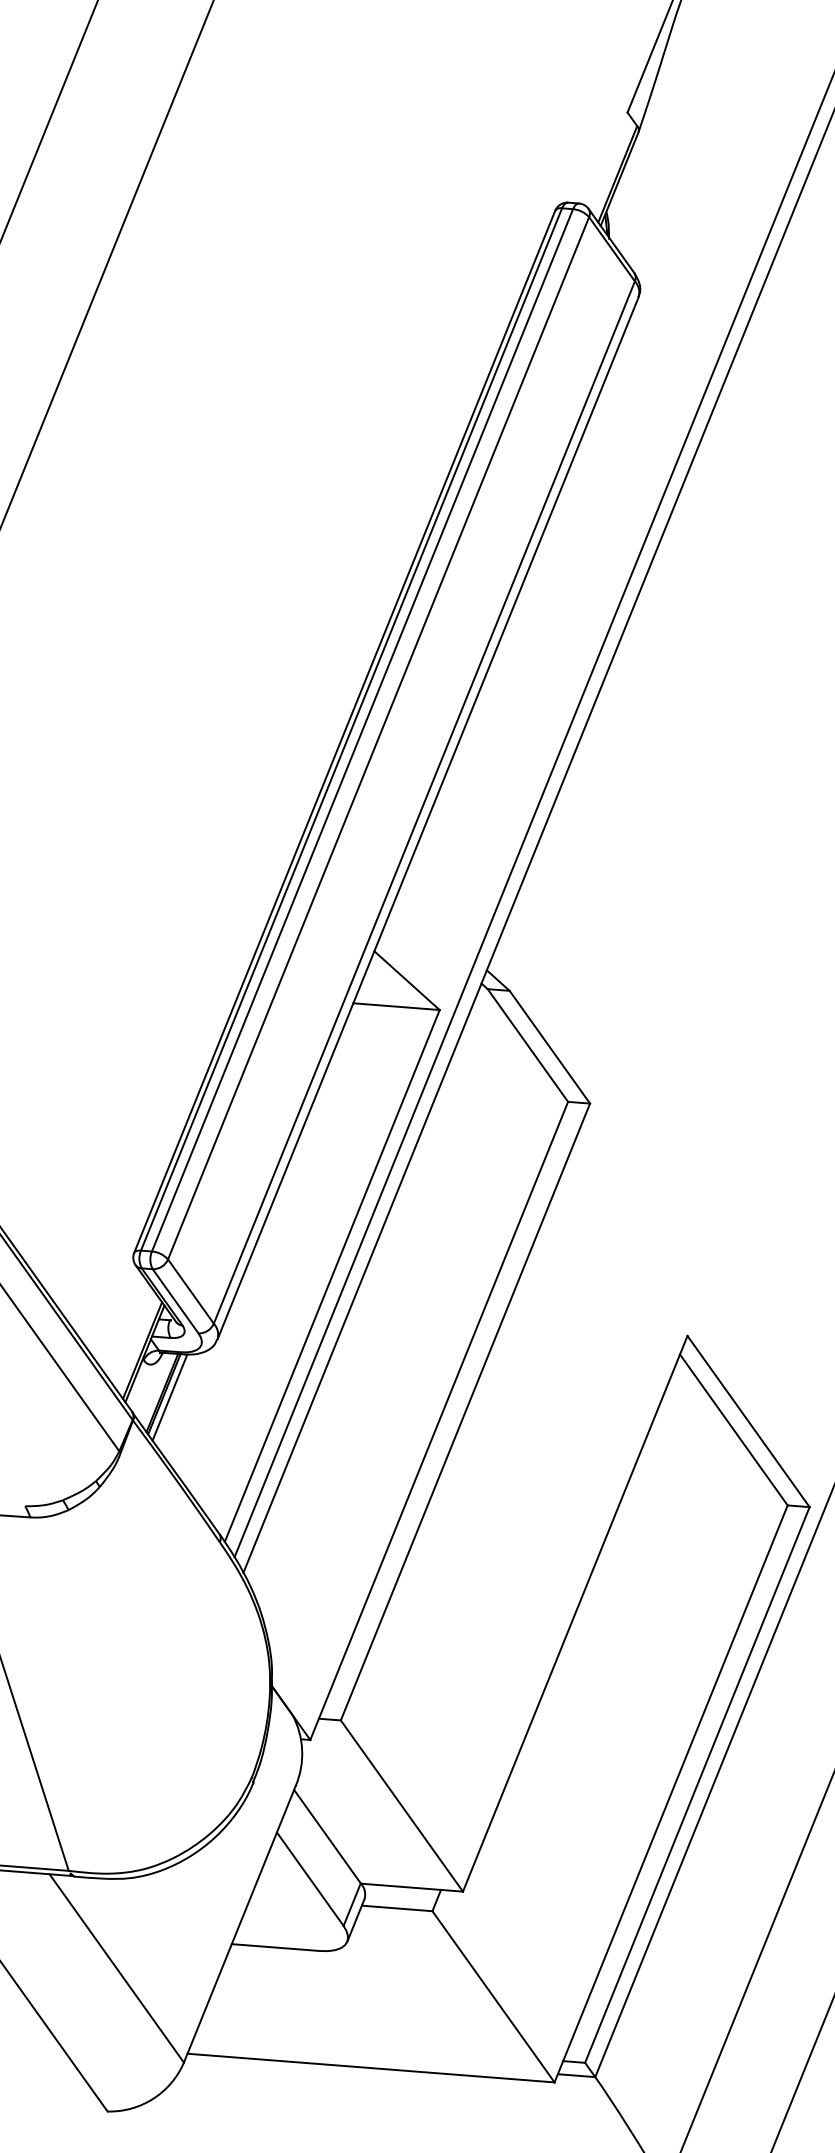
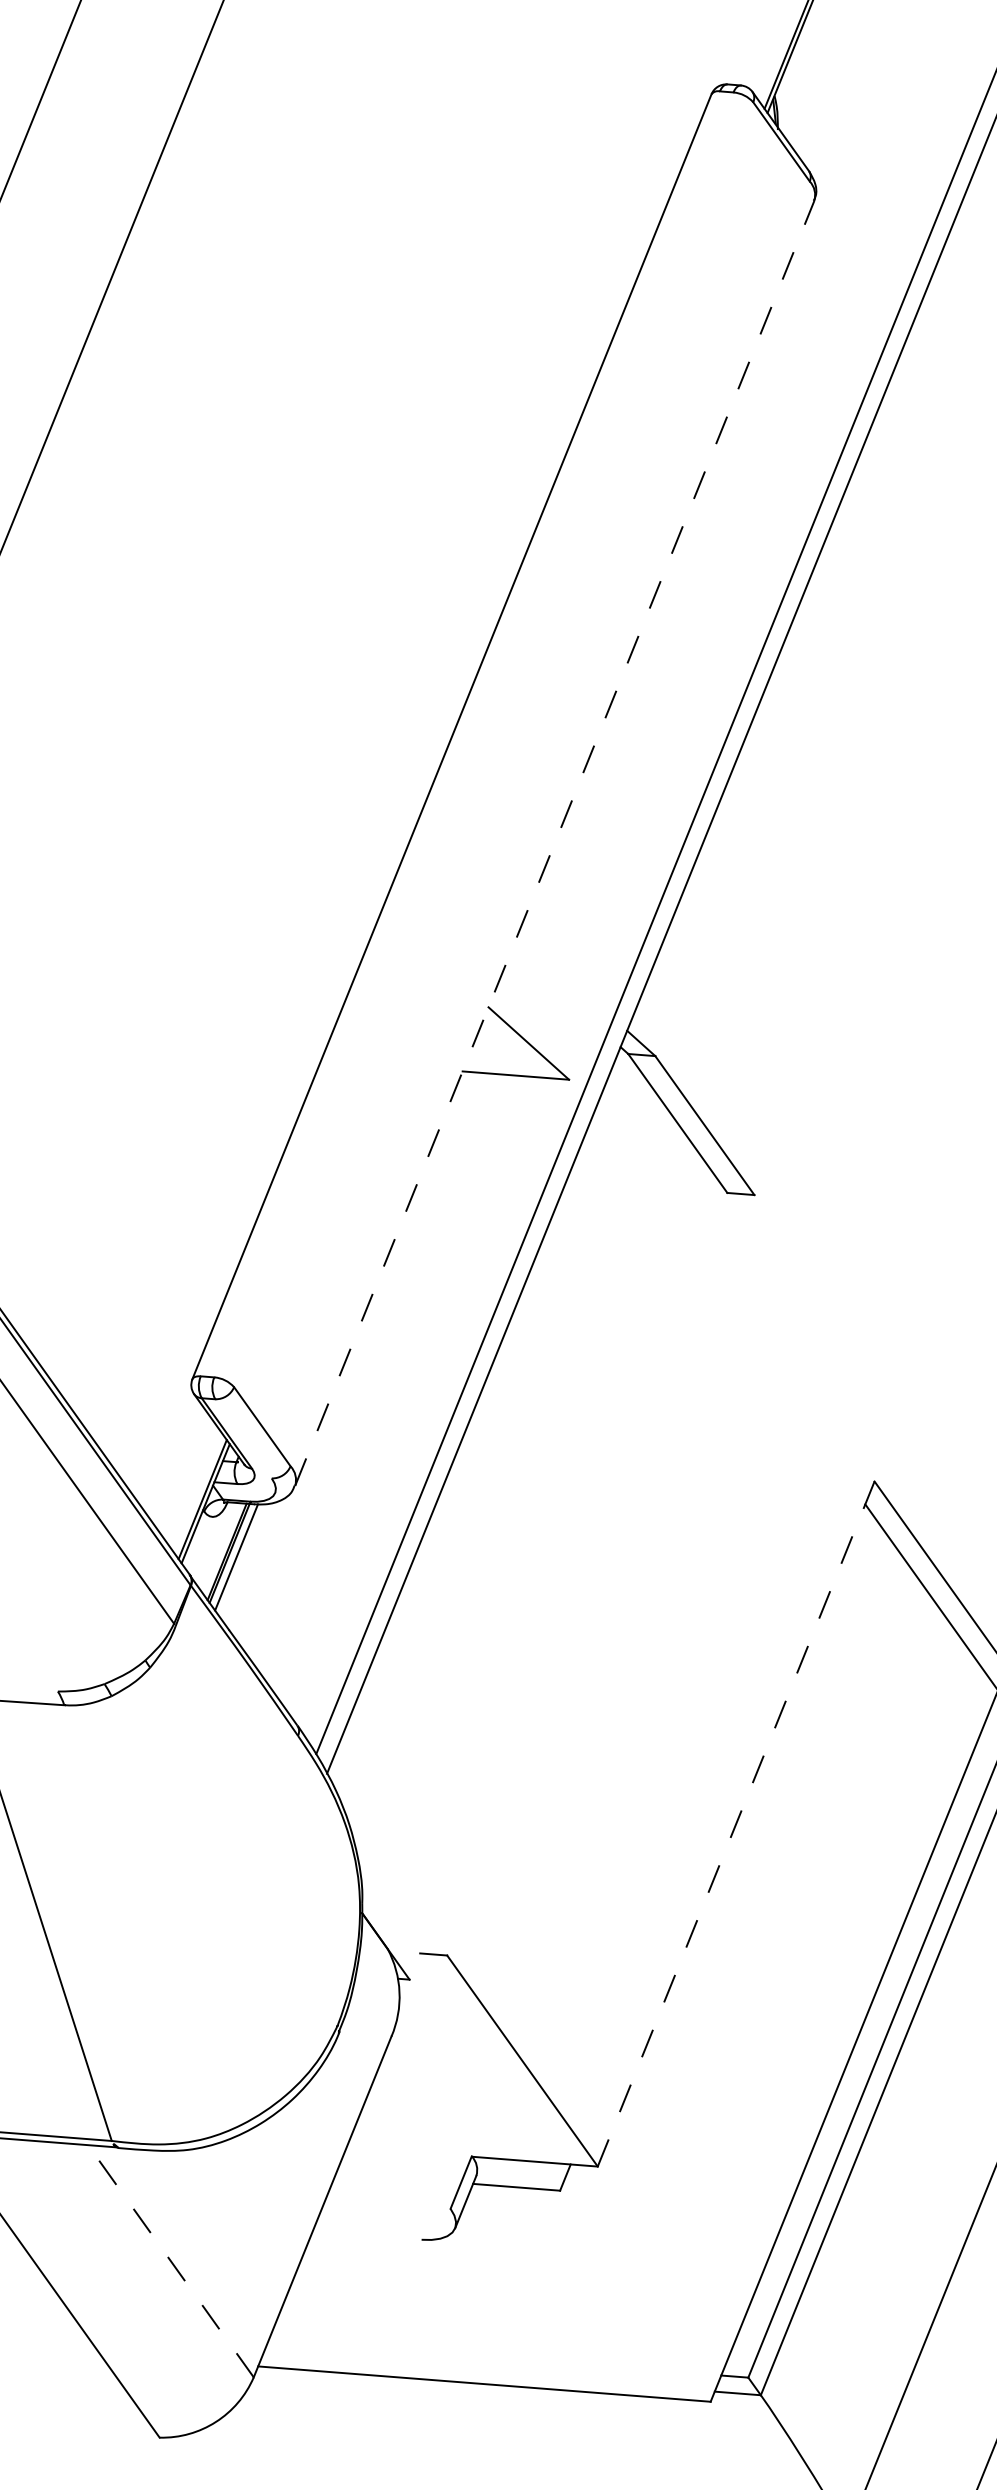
line: (351, 729) -> (460, 733), removed
line: (362, 730) -> (473, 735), removed
line: (378, 738) -> (493, 744), removed
line: (423, 802) -> (549, 823), removed
line: (428, 817) -> (555, 842), solid -> dashed
line: (331, 1276) -> (435, 1408), removed
line: (175, 1301) -> (243, 1439), removed
line: (465, 1411) -> (600, 1574), removed
line: (439, 1420) -> (568, 1585), removed
line: (575, 1613) -> (736, 1823), solid -> dashed
line: (327, 1836) -> (430, 2098), removed
line: (309, 1878) -> (408, 2150), removed
line: (275, 1947) -> (366, 2235), removed
line: (116, 1968) -> (170, 2261), solid -> dashed
line: (493, 1996) -> (635, 2295), removed

